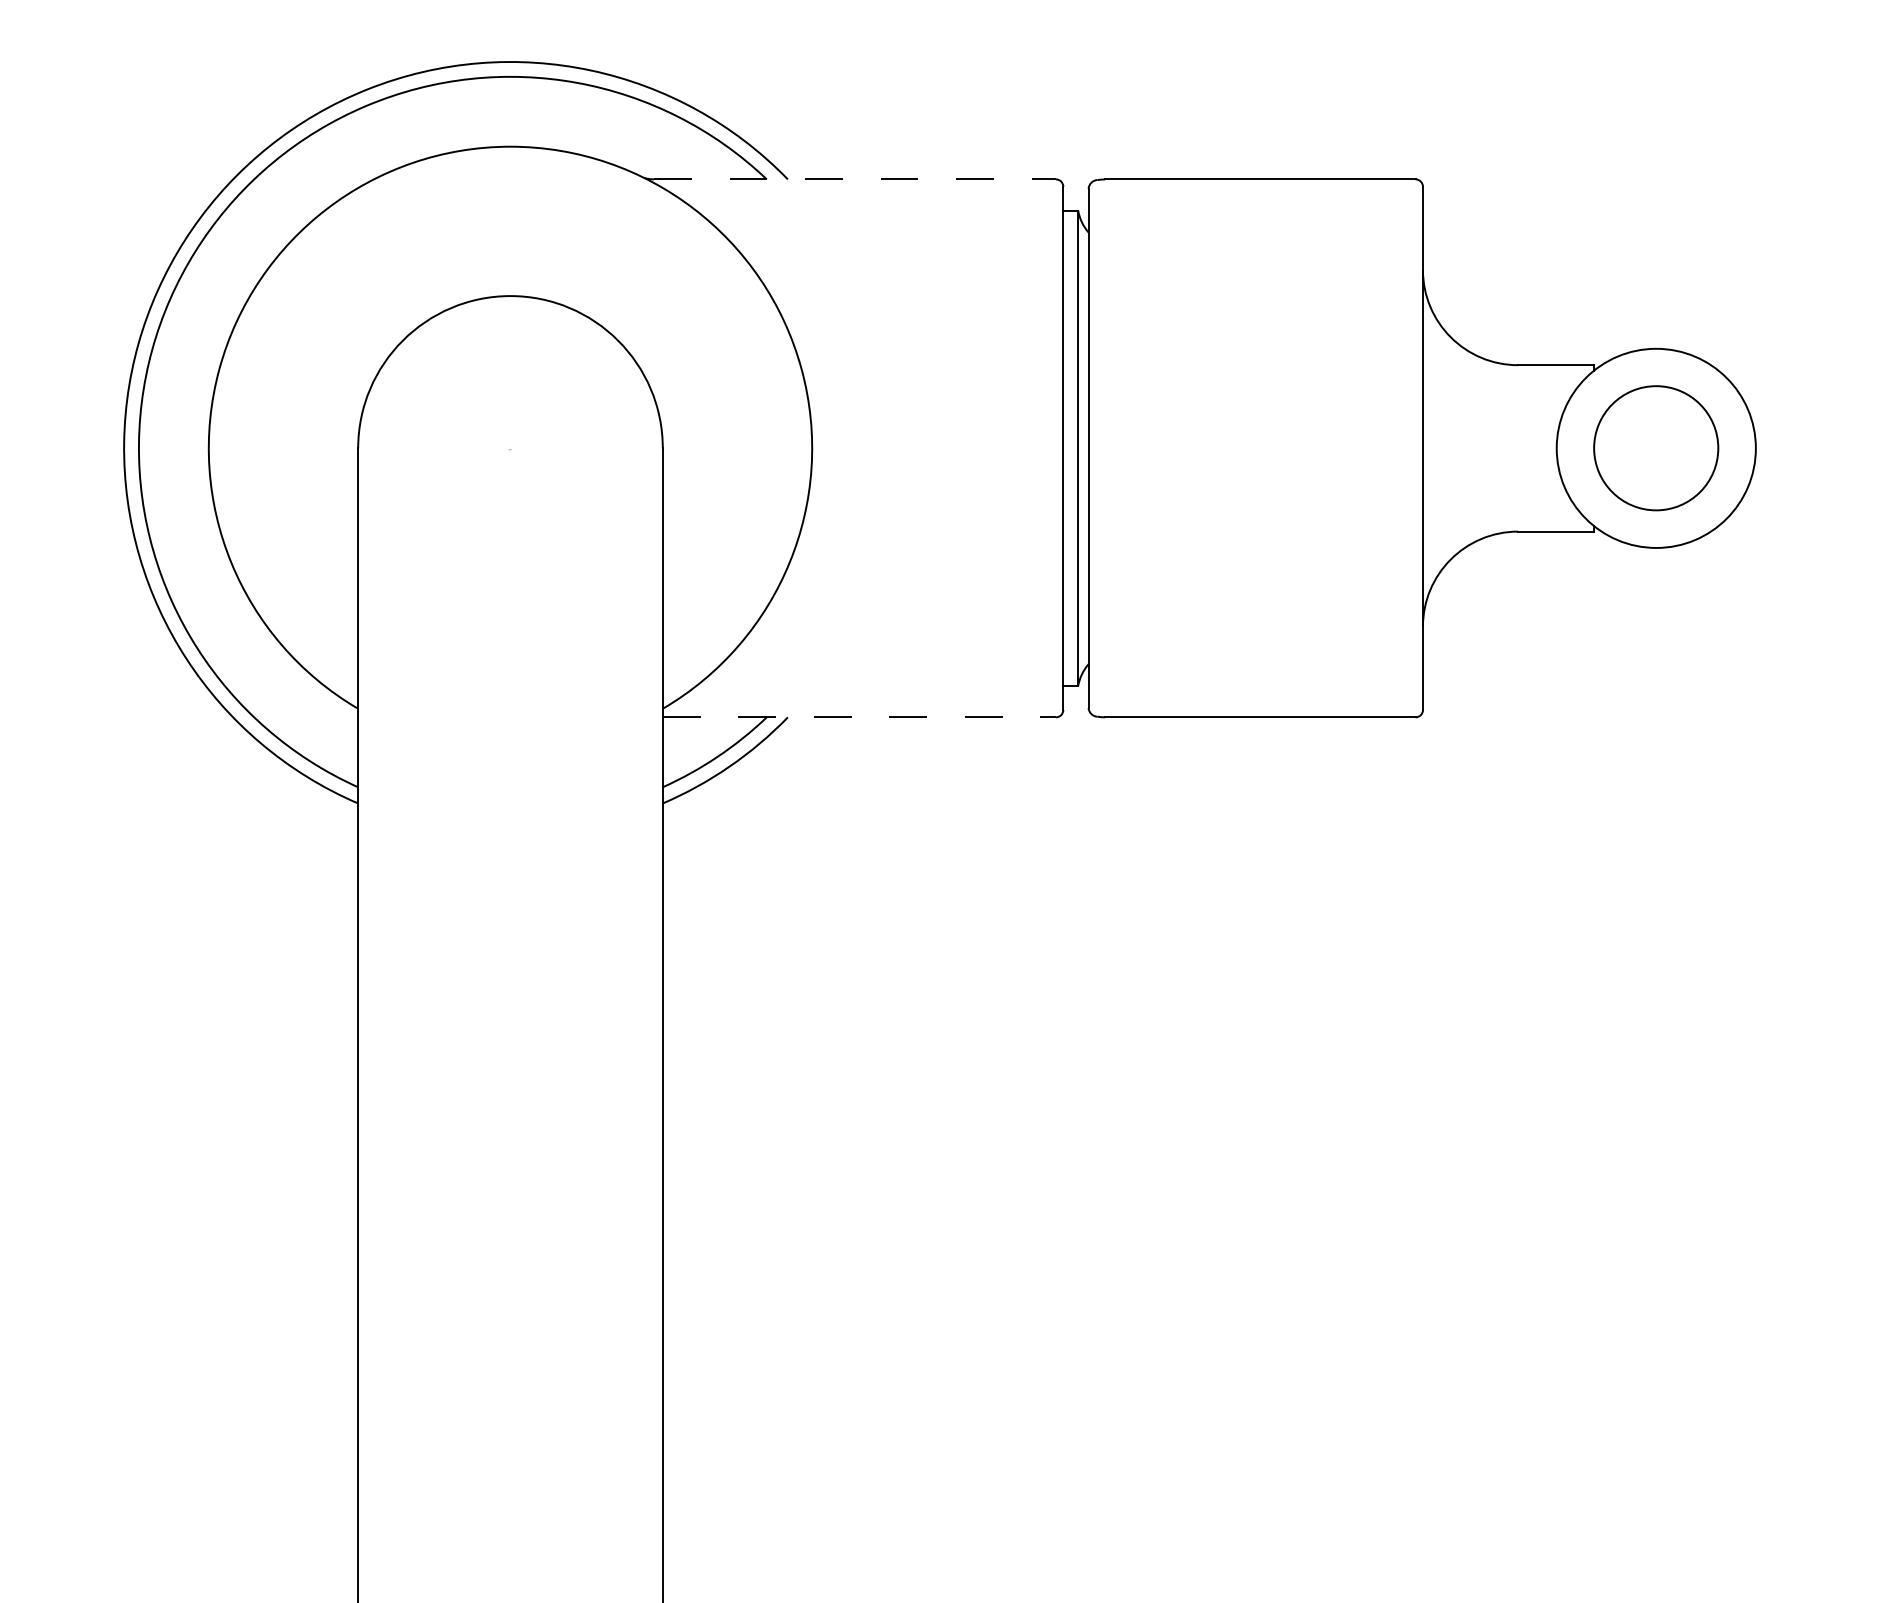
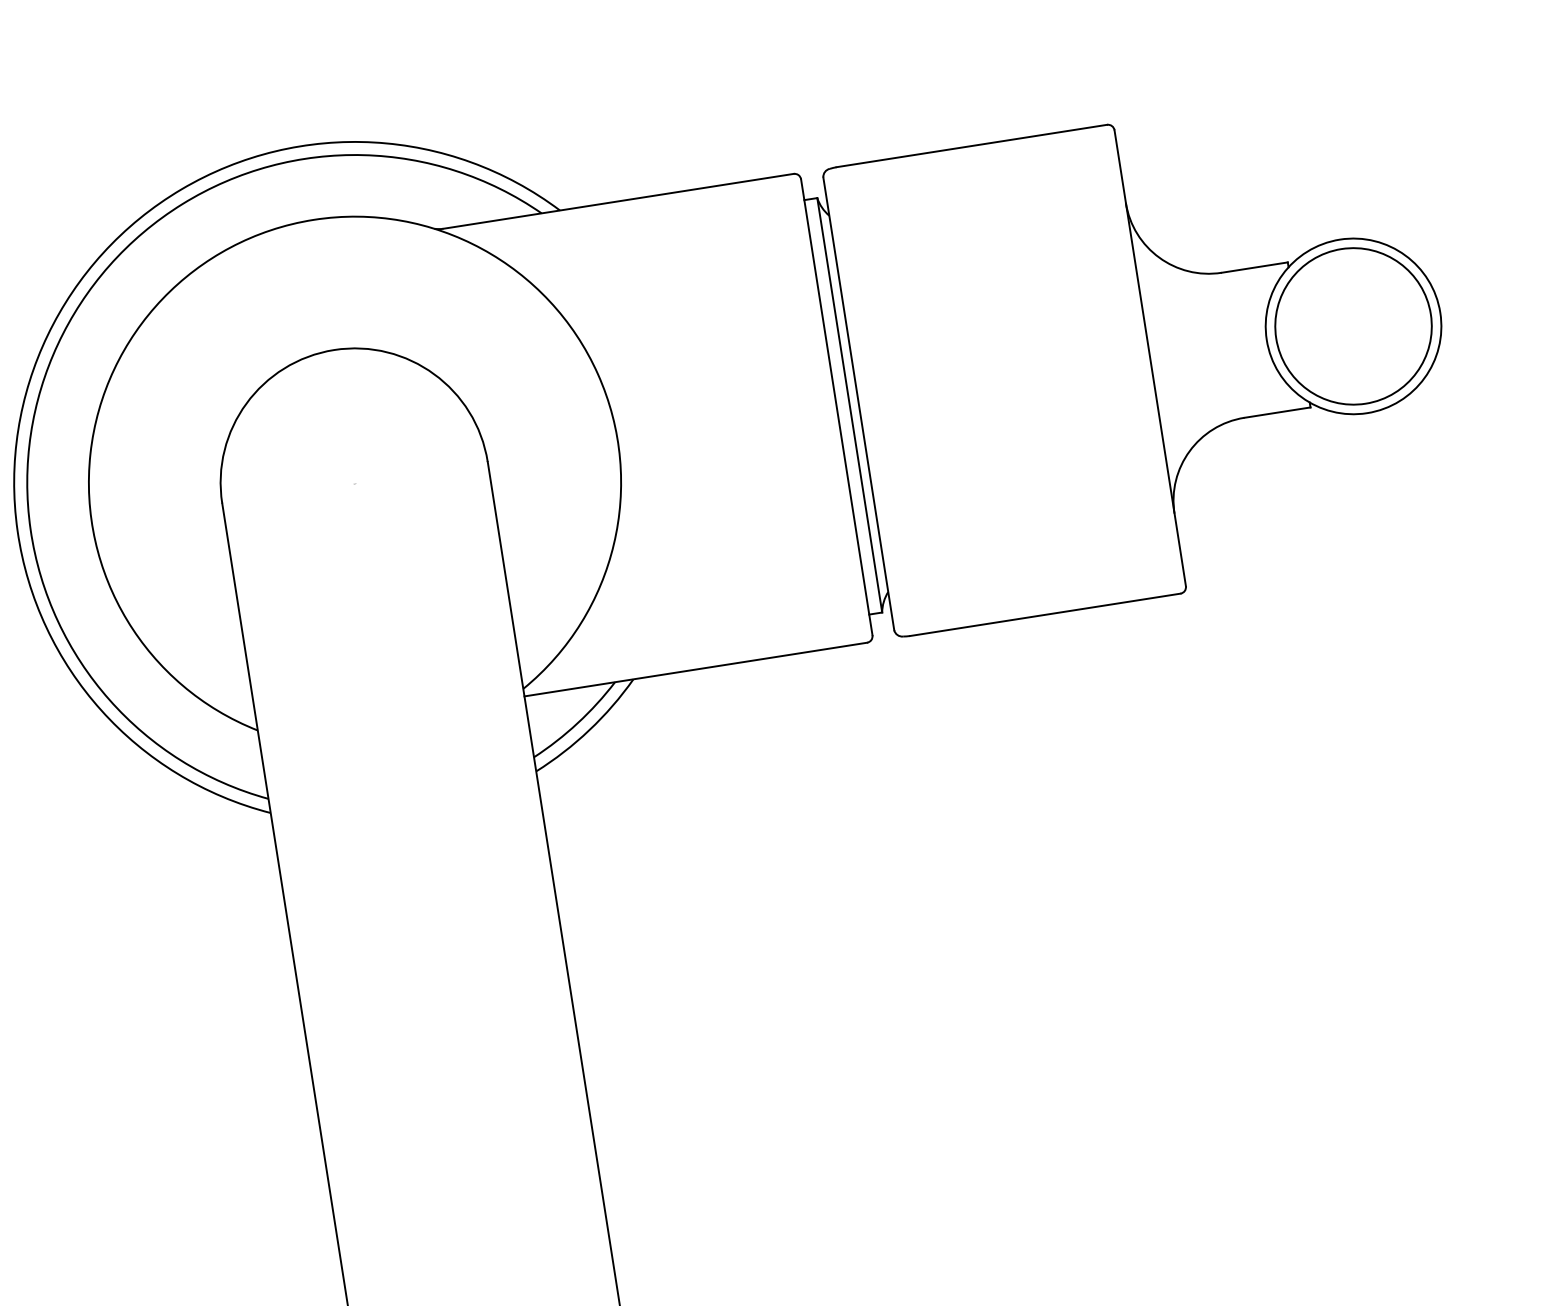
line: (854, 179) -> (618, 201), dashed -> solid
circle: (1655, 447) -> (1352, 325), size x1.43
line: (859, 717) -> (695, 669), dashed -> solid

